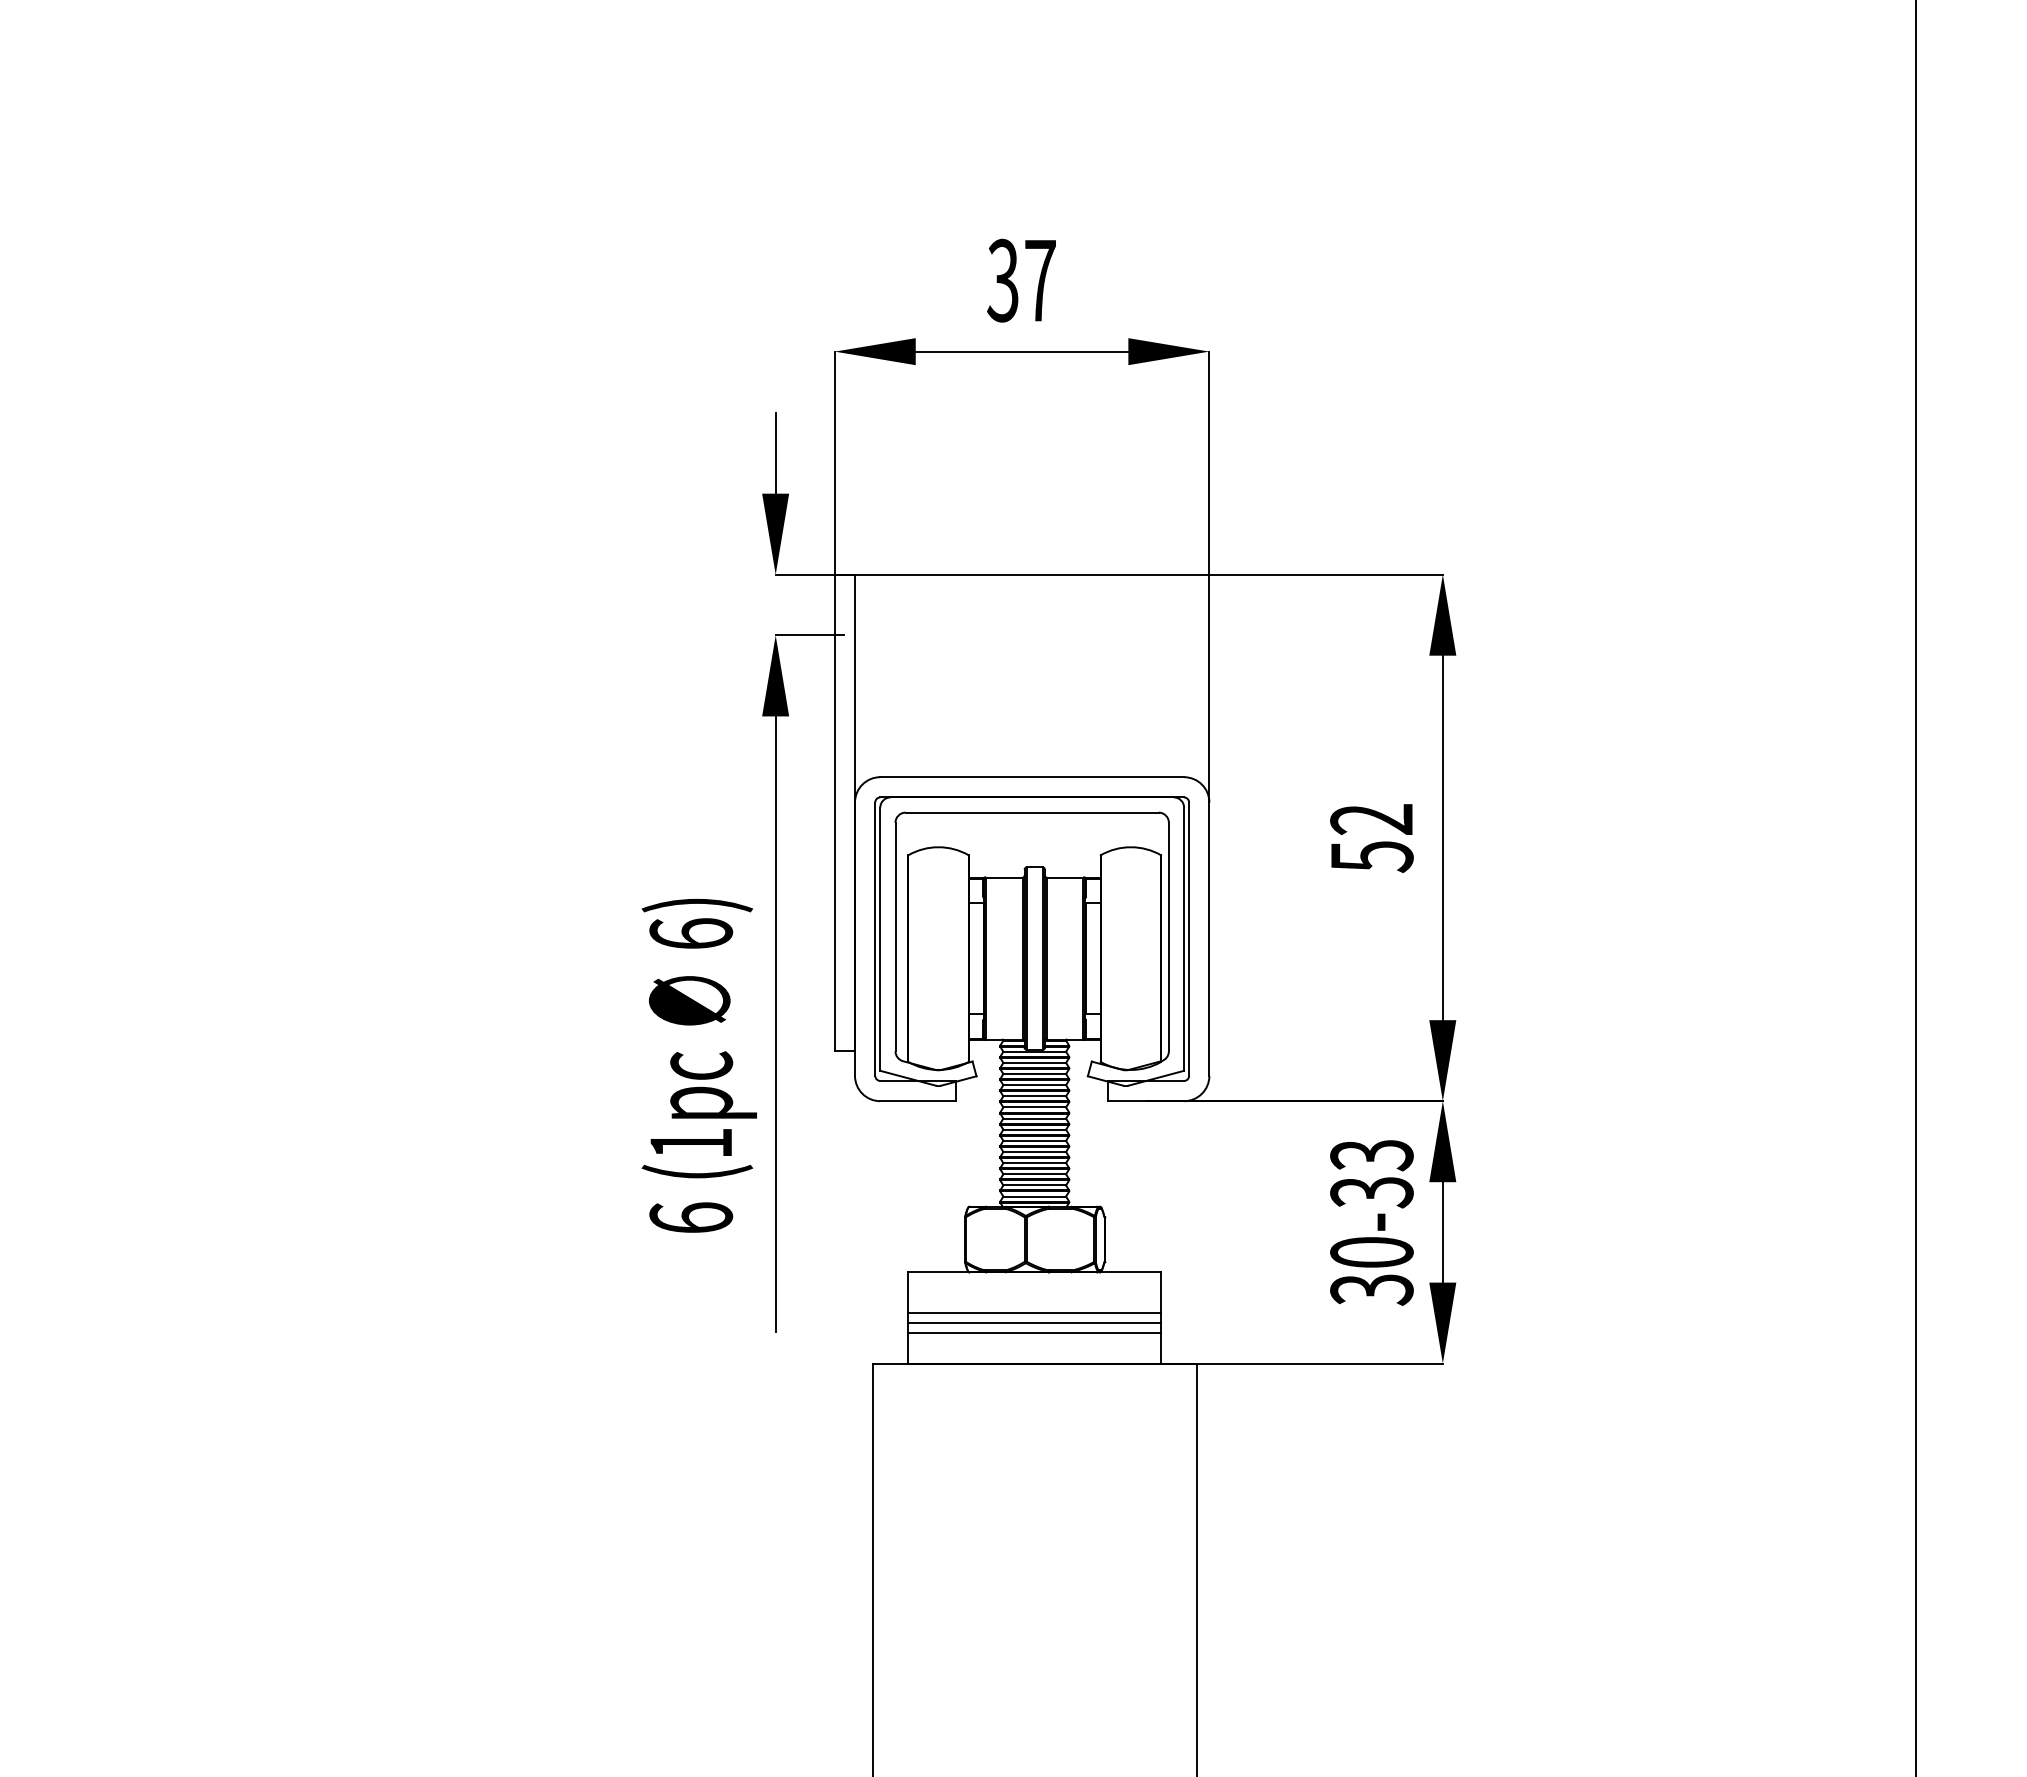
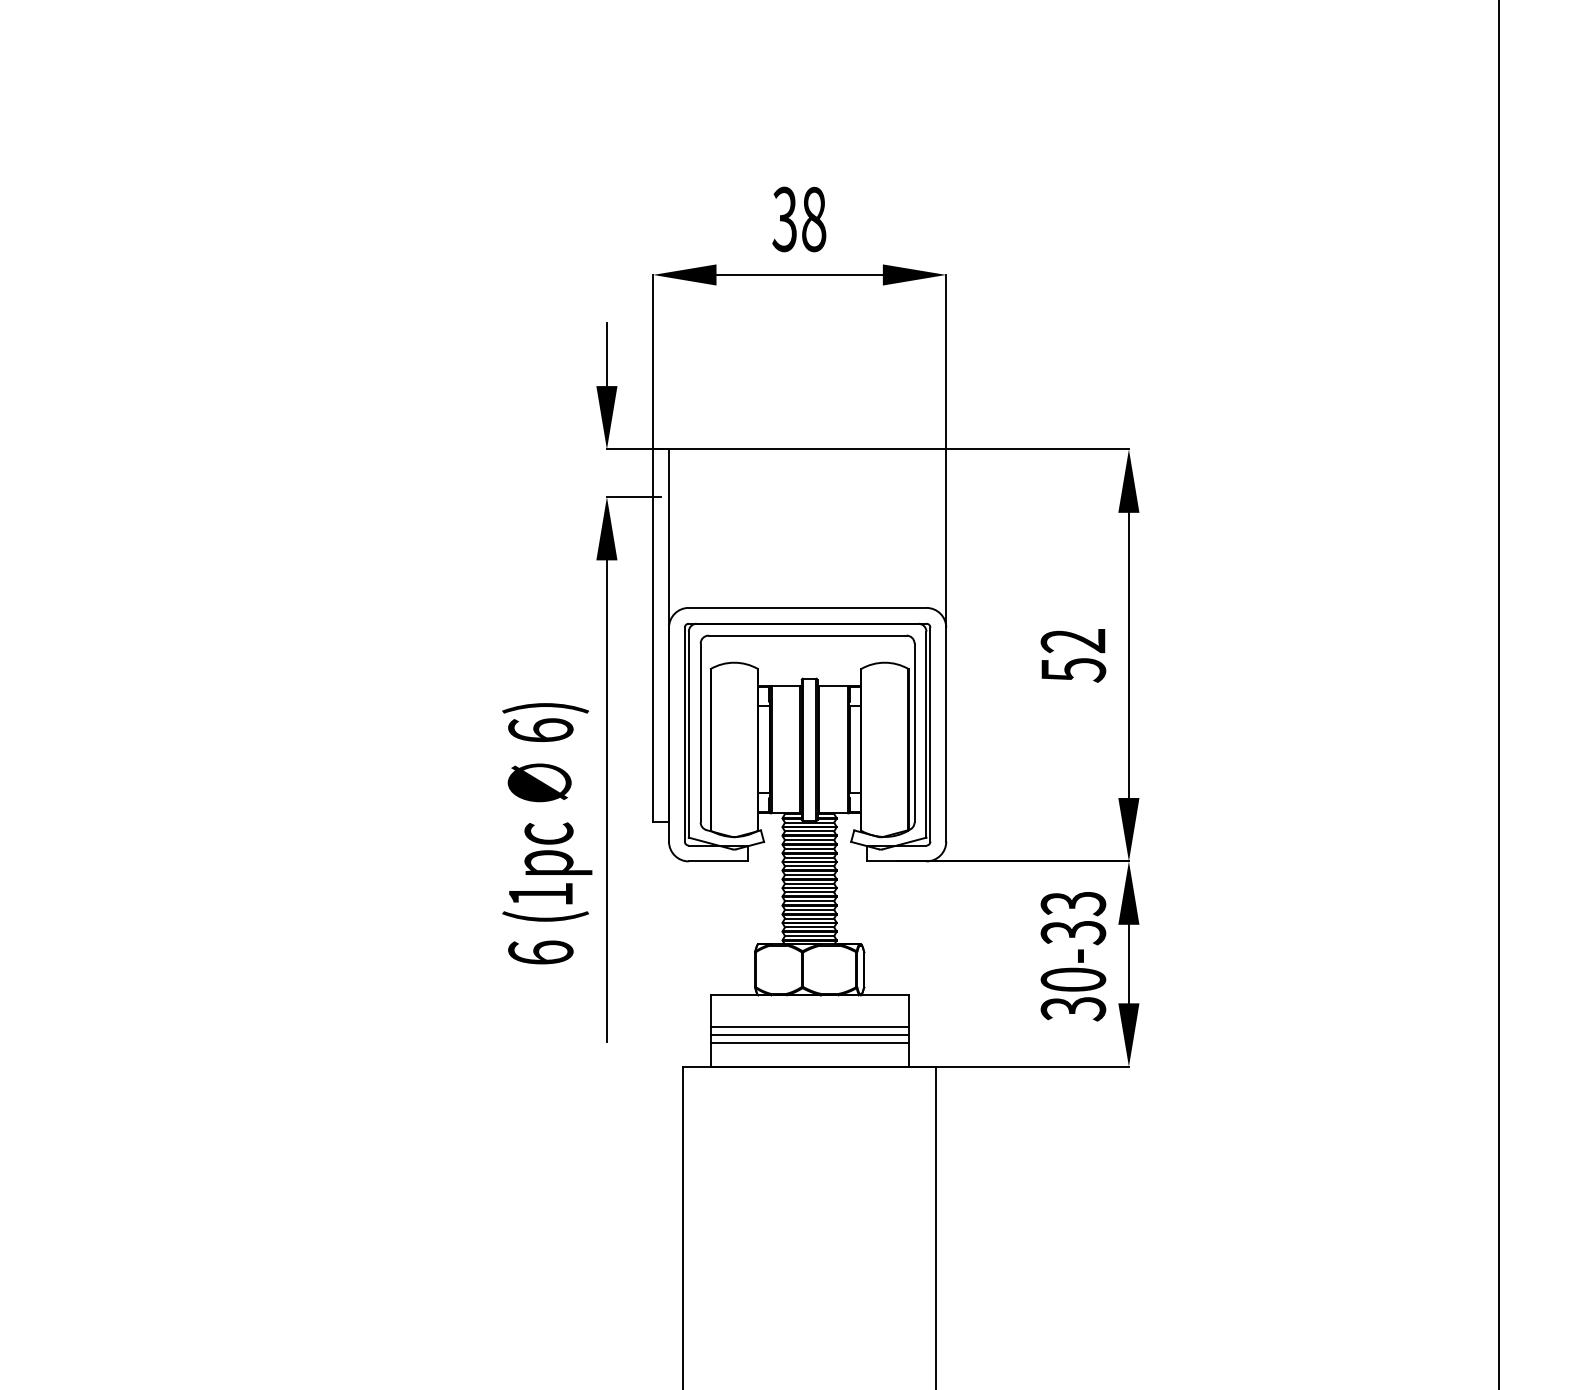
text: (1040, 280) -> (814, 219), 37 -> 38

